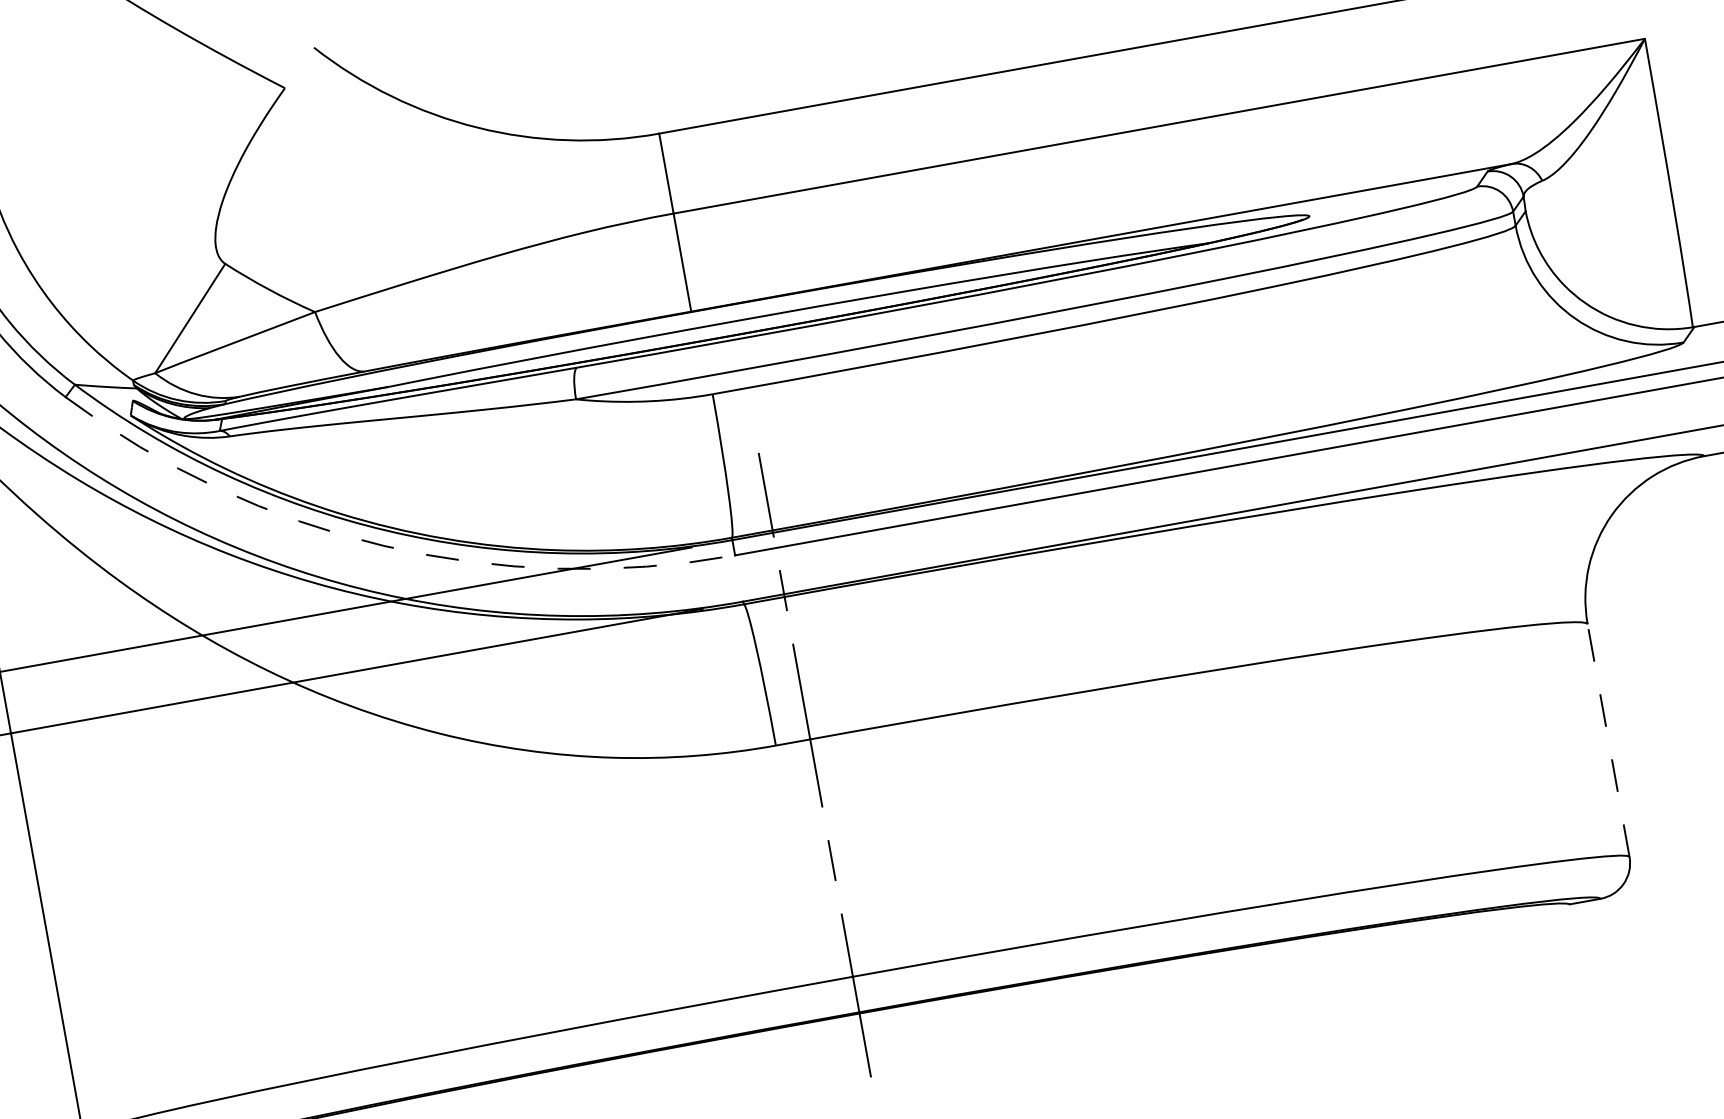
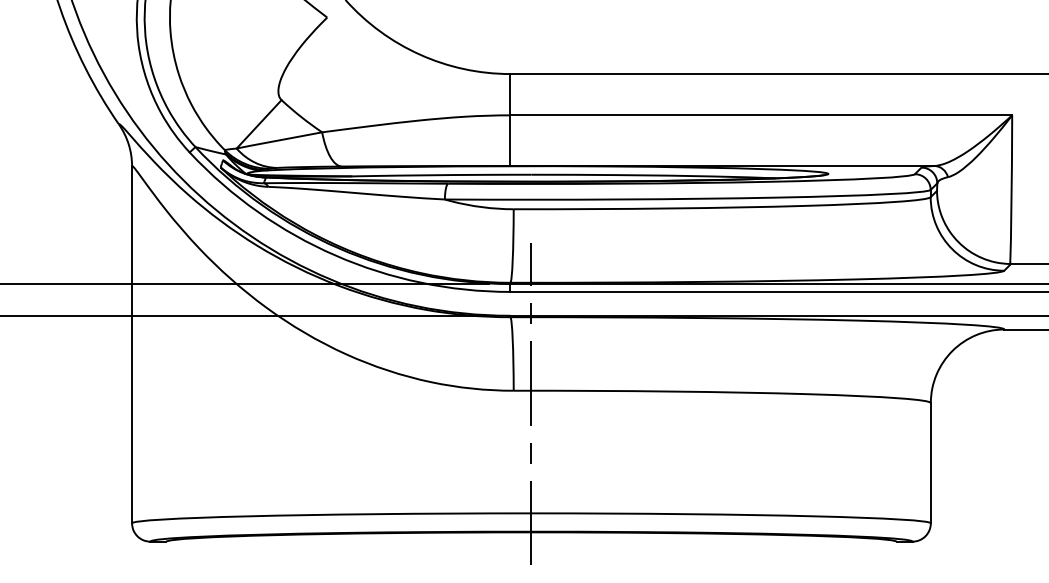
arc: (383, 545) -> (335, 255), dashed -> solid
line: (1607, 739) -> (930, 462), dashed -> solid

